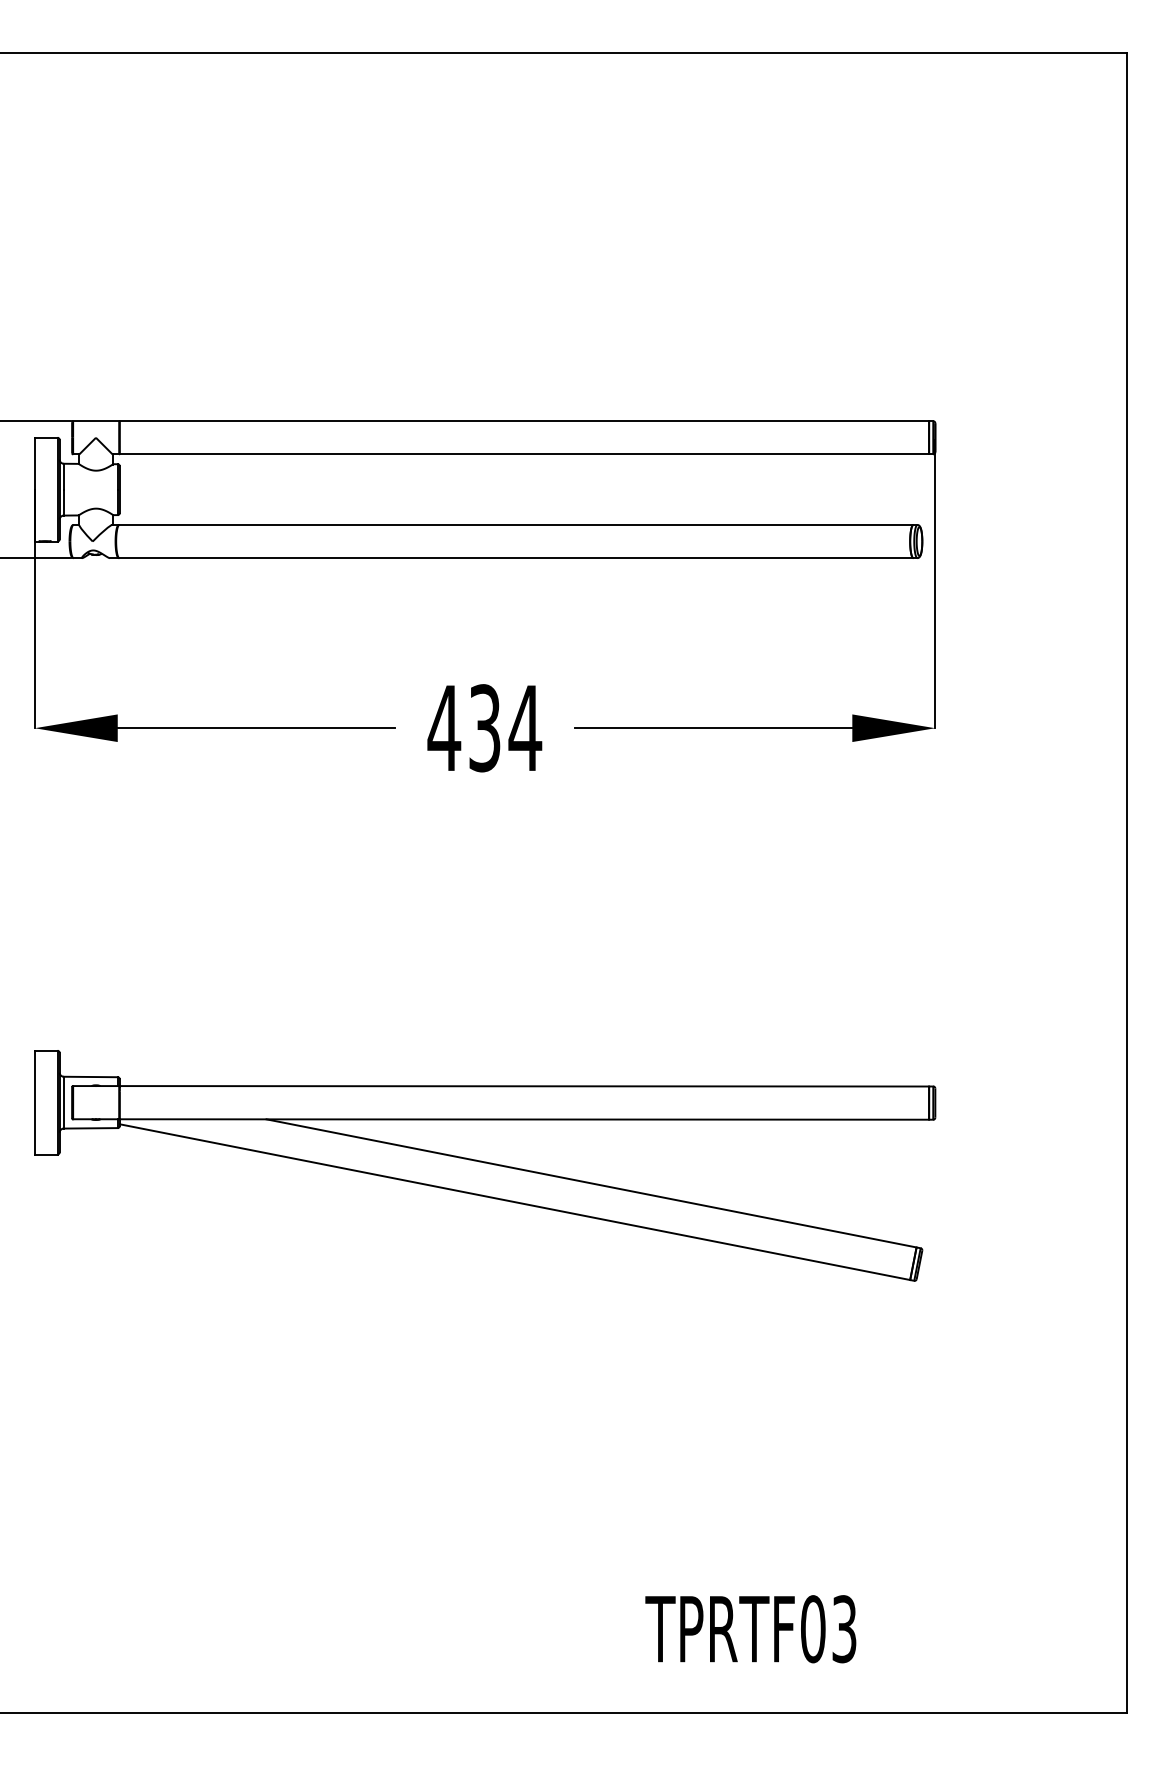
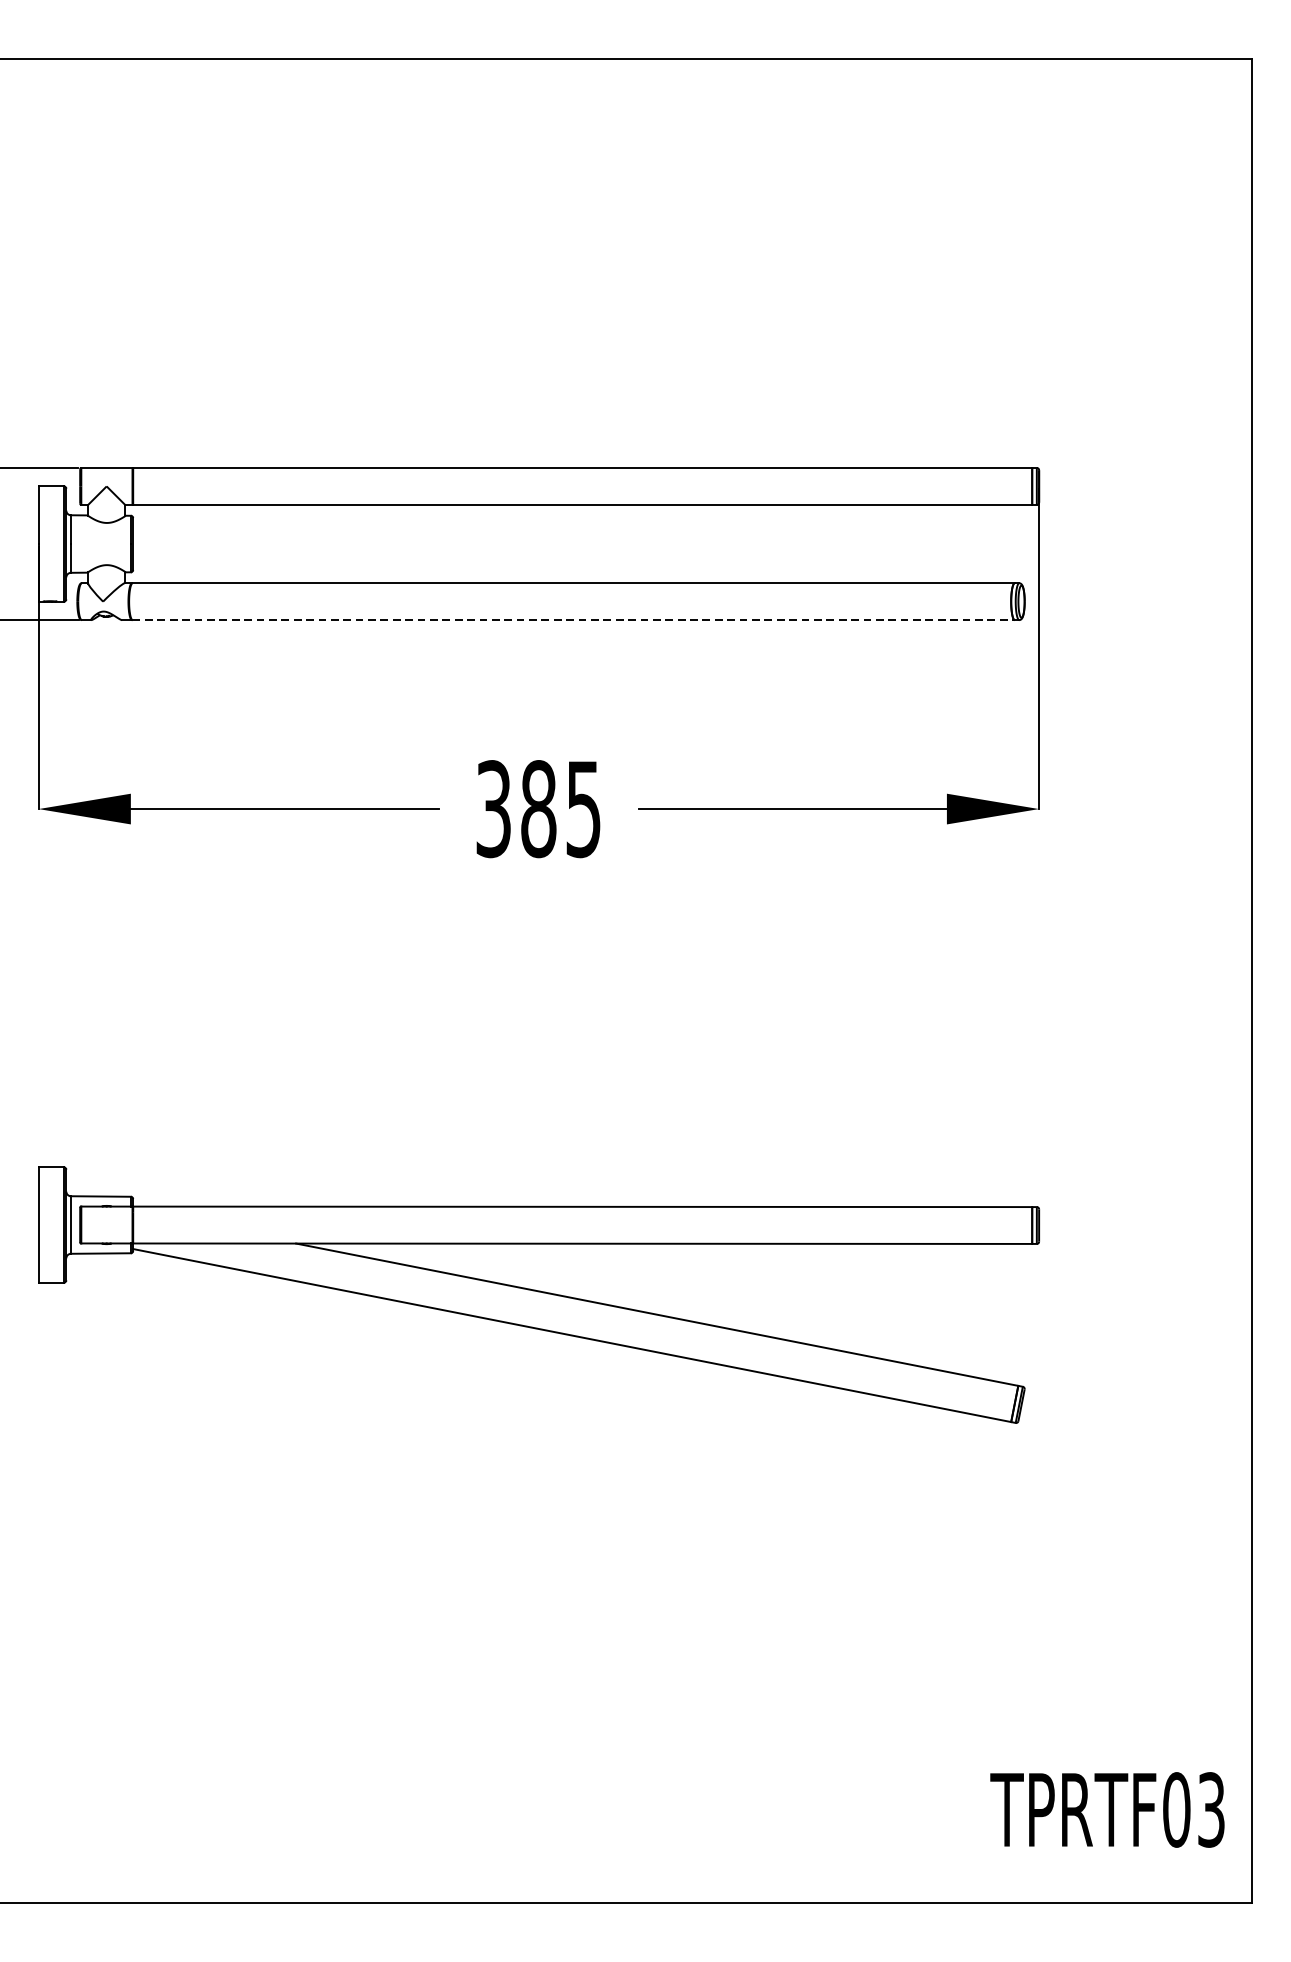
line: (516, 558) -> (573, 620), solid -> dashed
text: (484, 728) -> (538, 809), 434 -> 385
text: (750, 1629) -> (1107, 1810), moved

